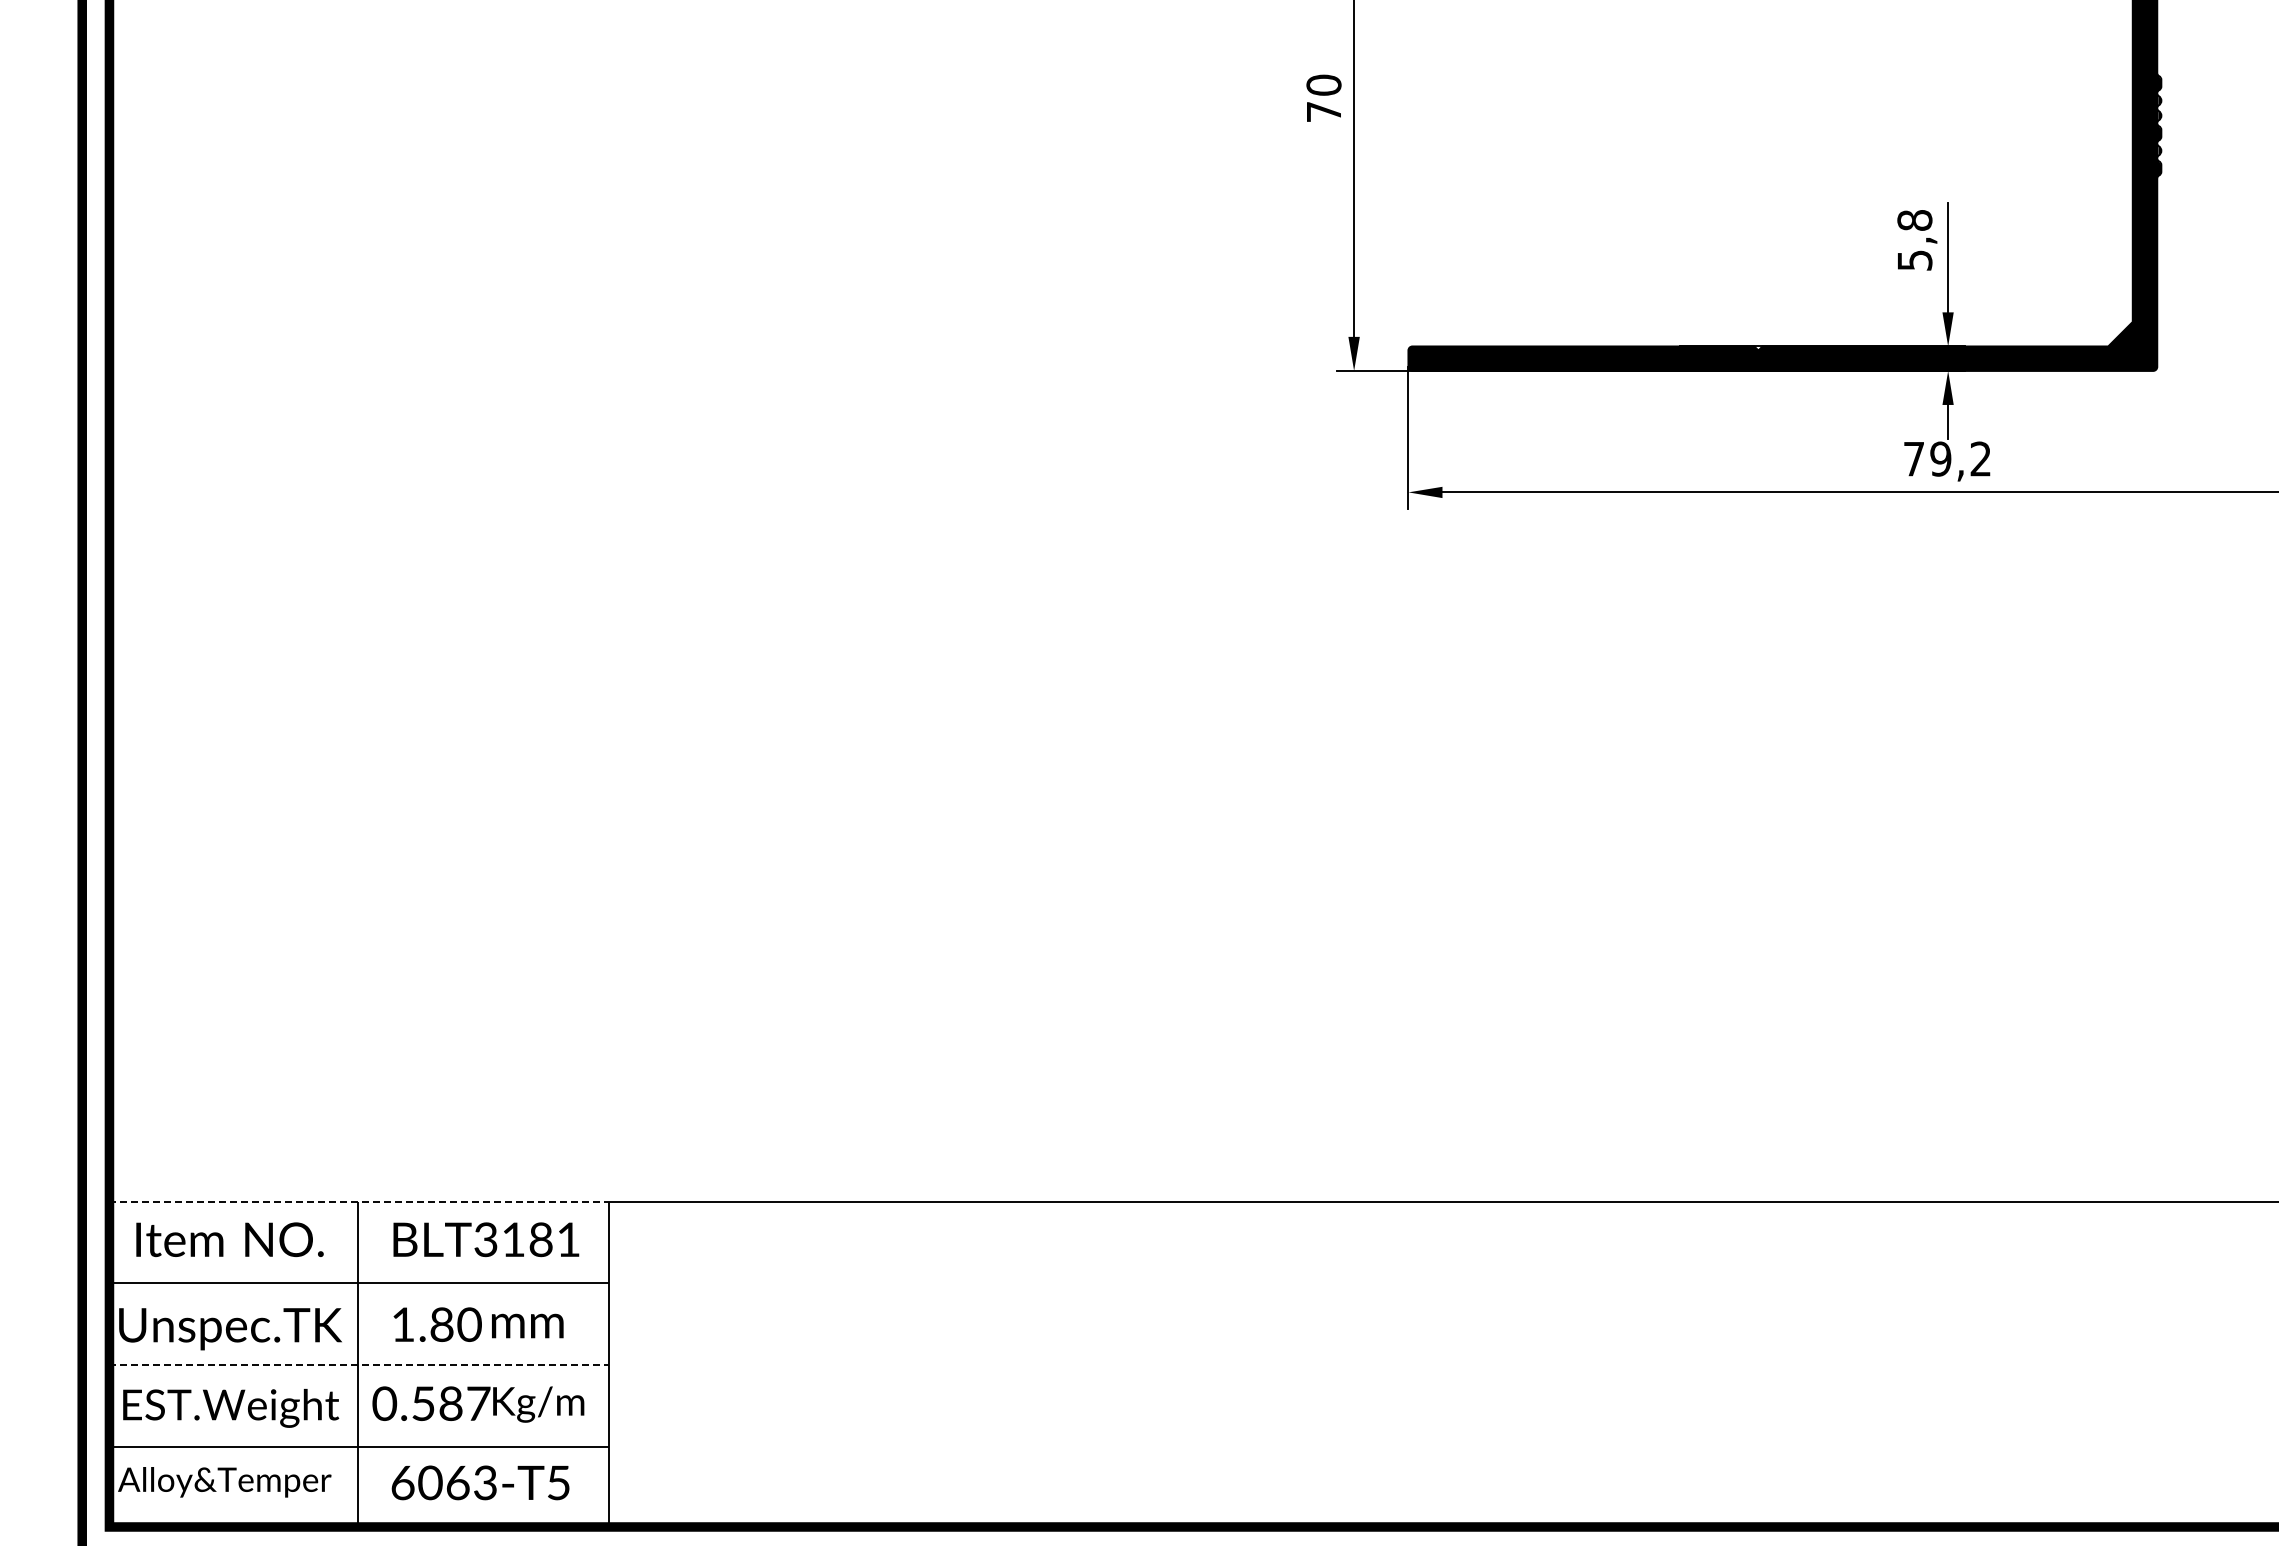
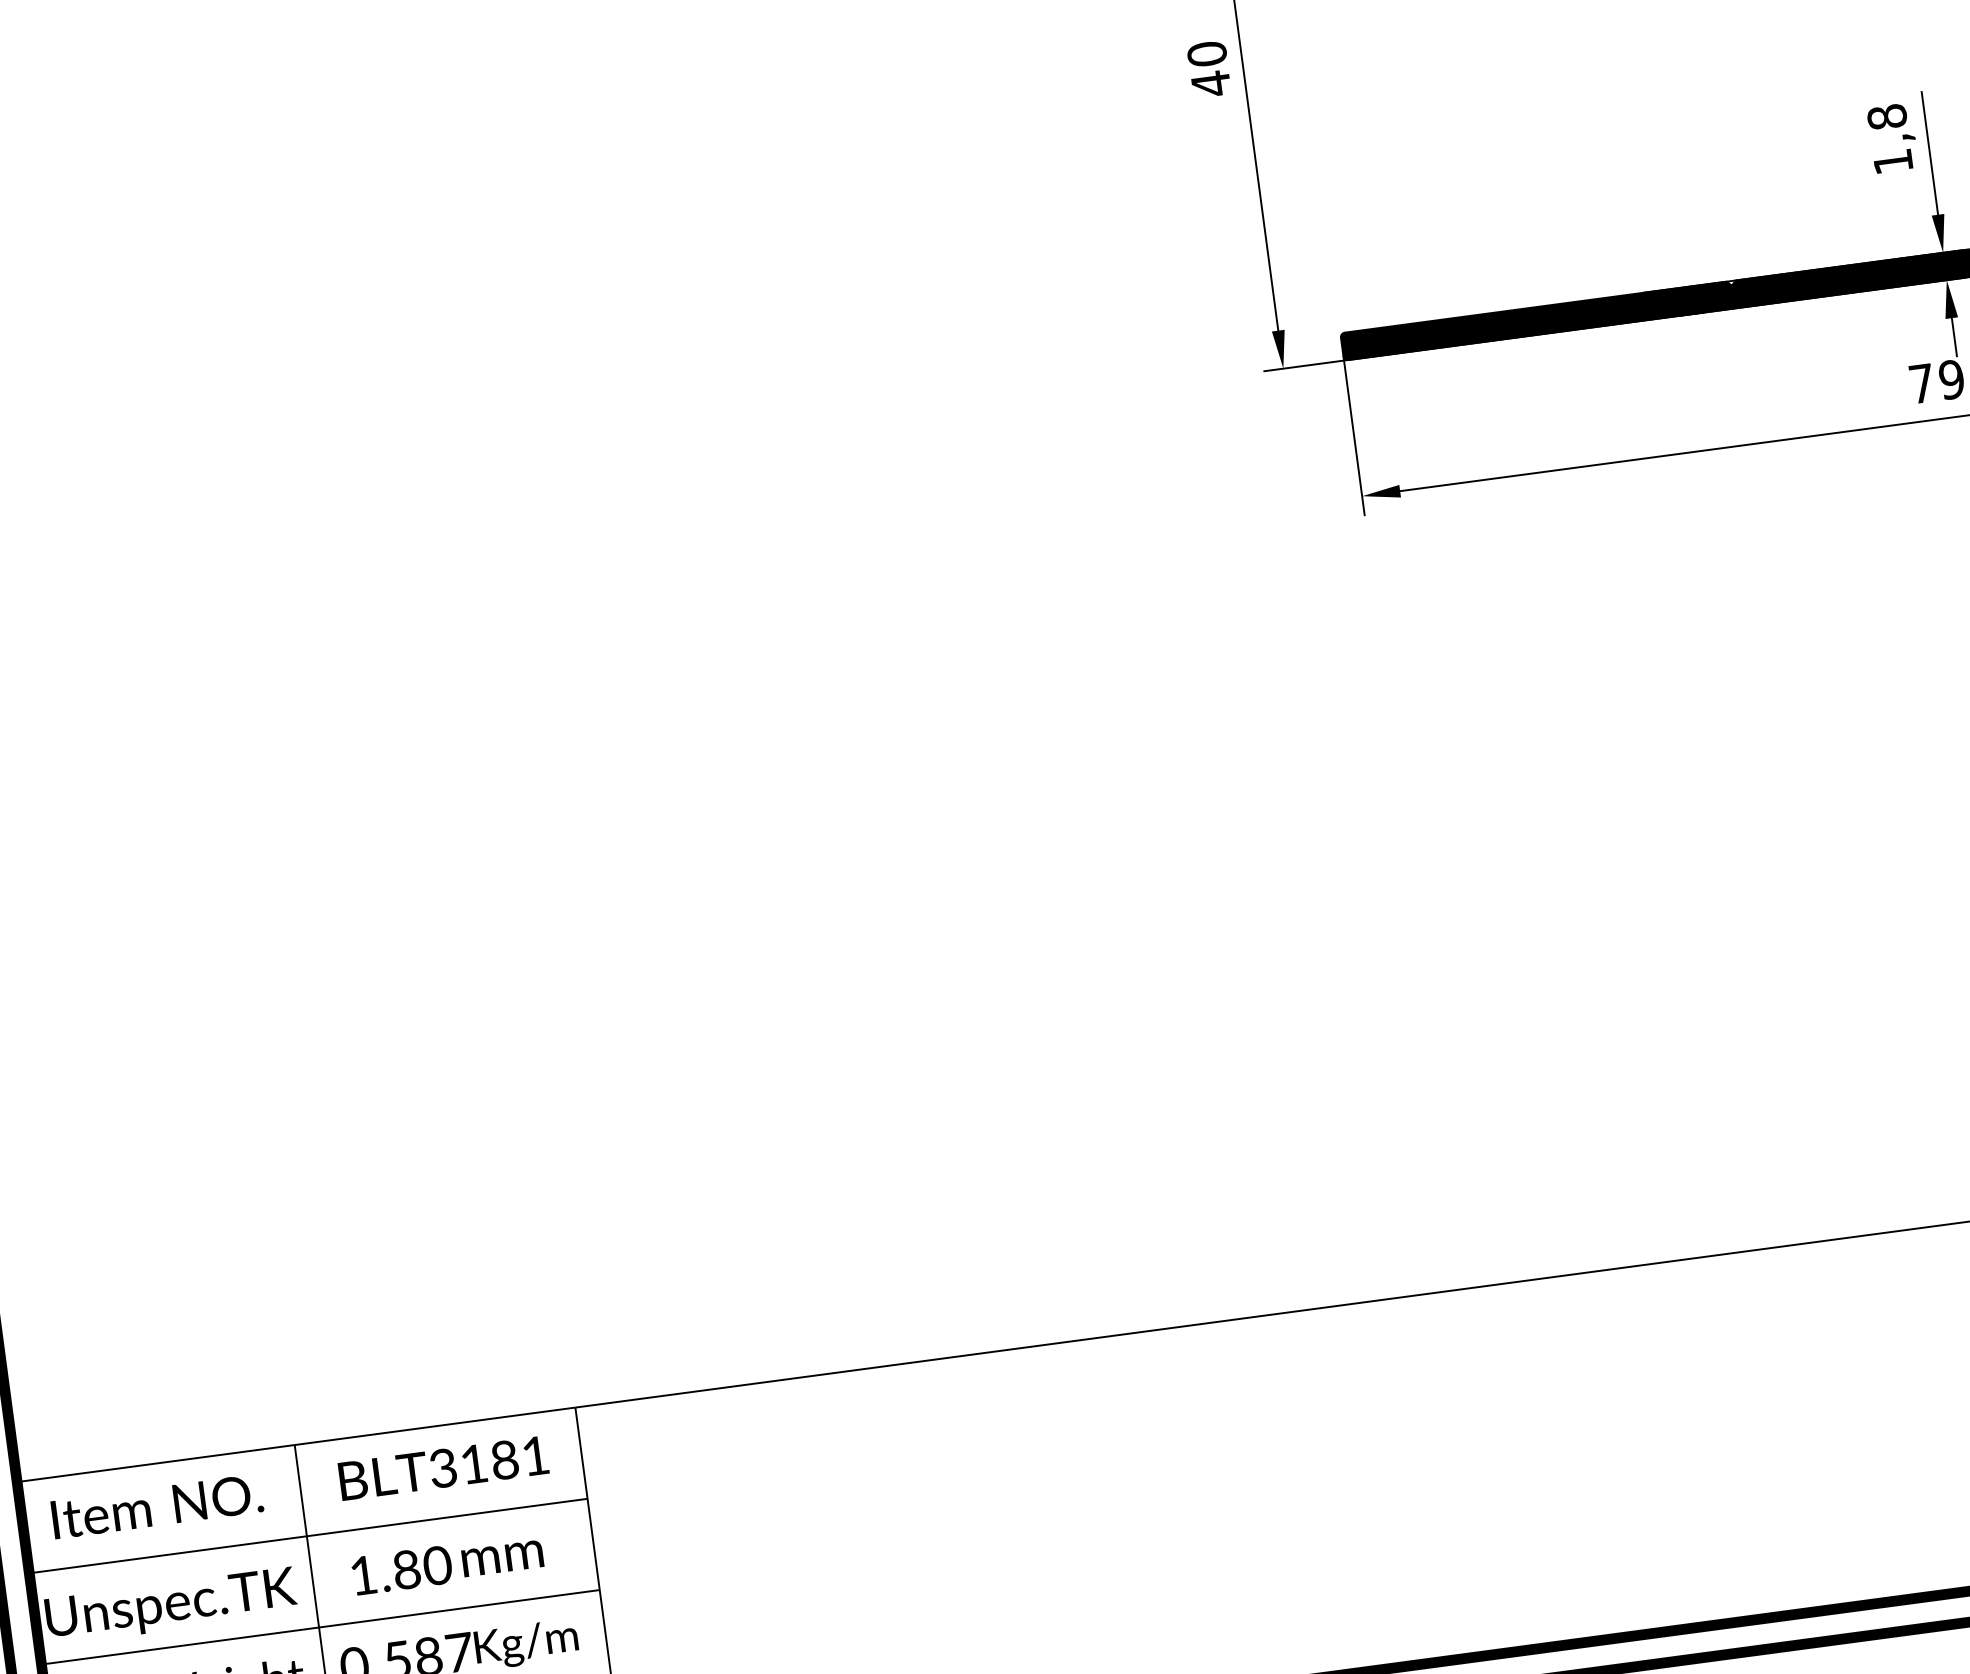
text: (1323, 112) -> (1210, 84), 70 -> 40
text: (1915, 260) -> (1893, 161), 5,8 -> 1,8
line: (359, 1201) -> (296, 1444), dashed -> solid
line: (359, 1365) -> (320, 1627), dashed -> solid

